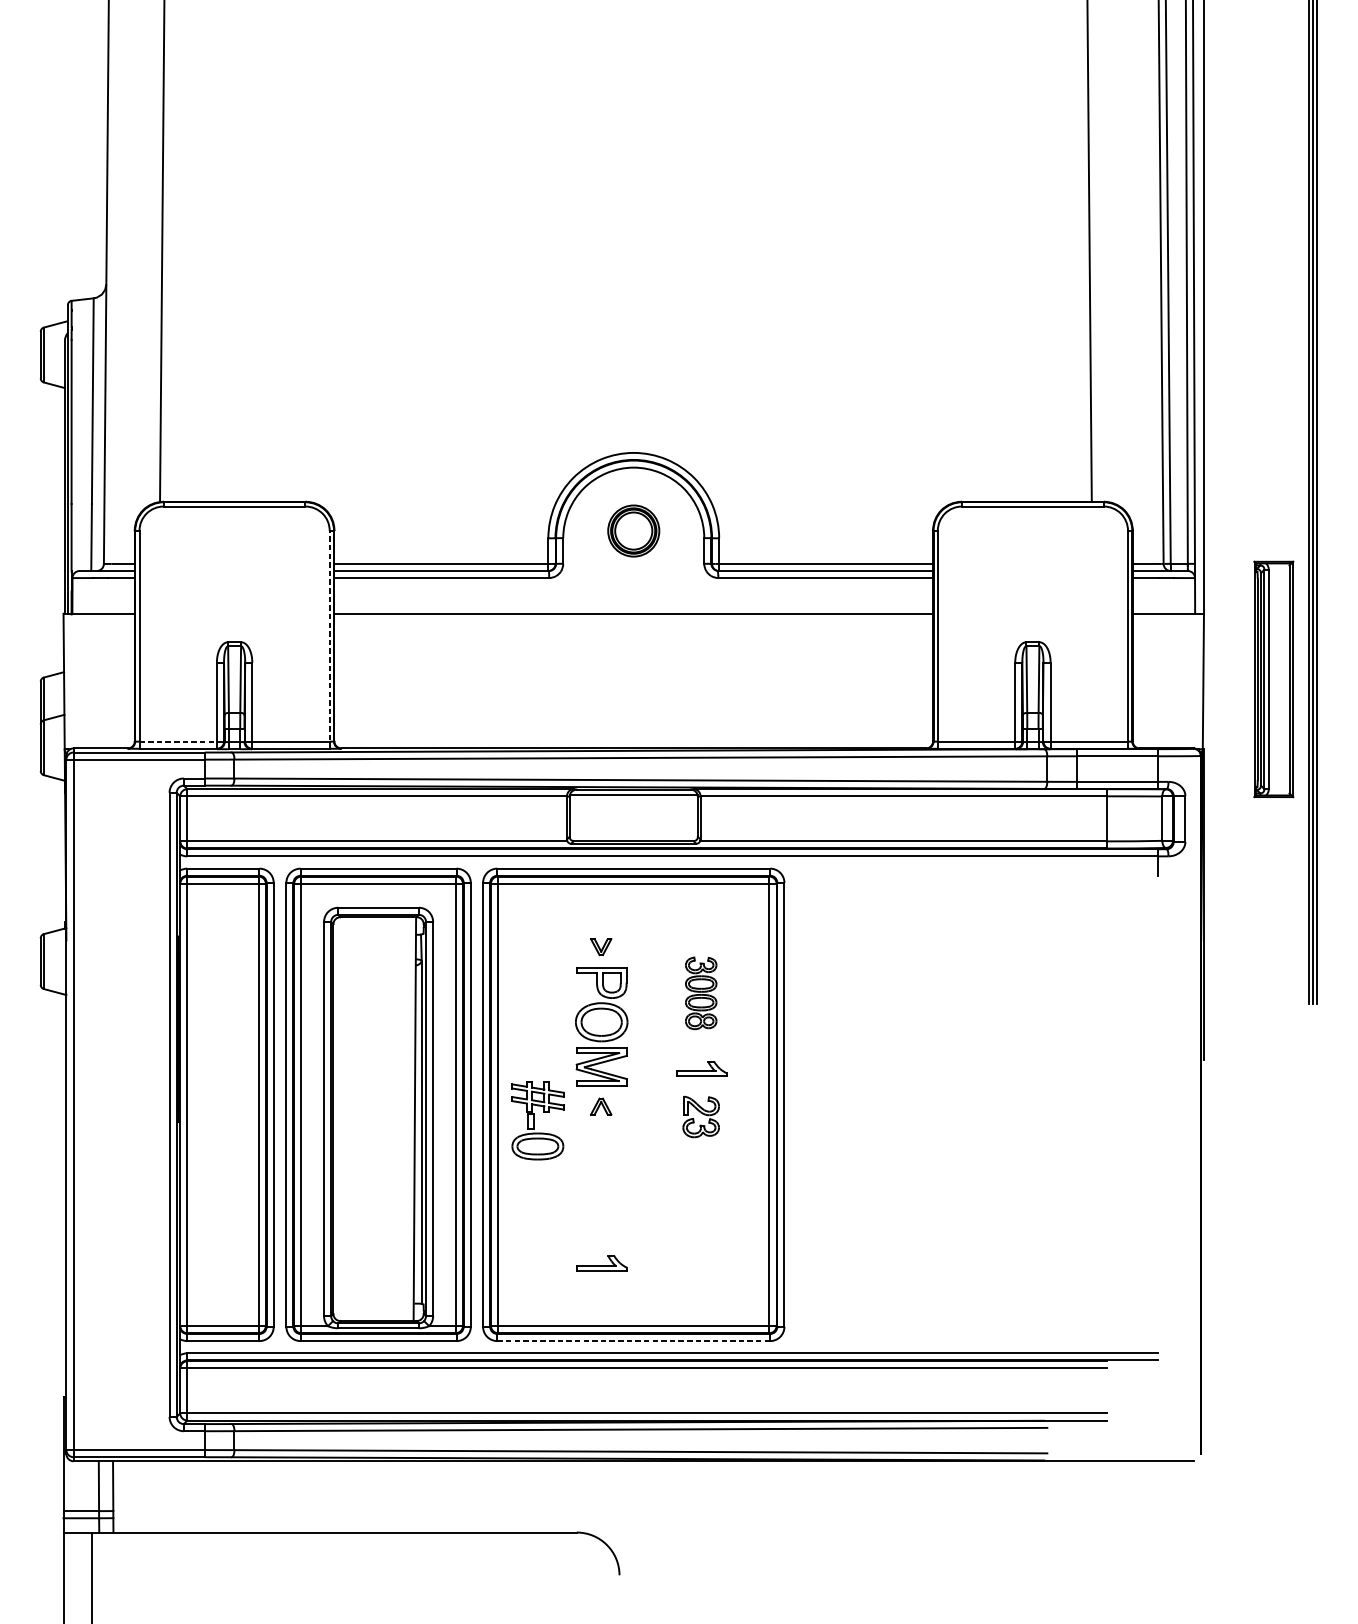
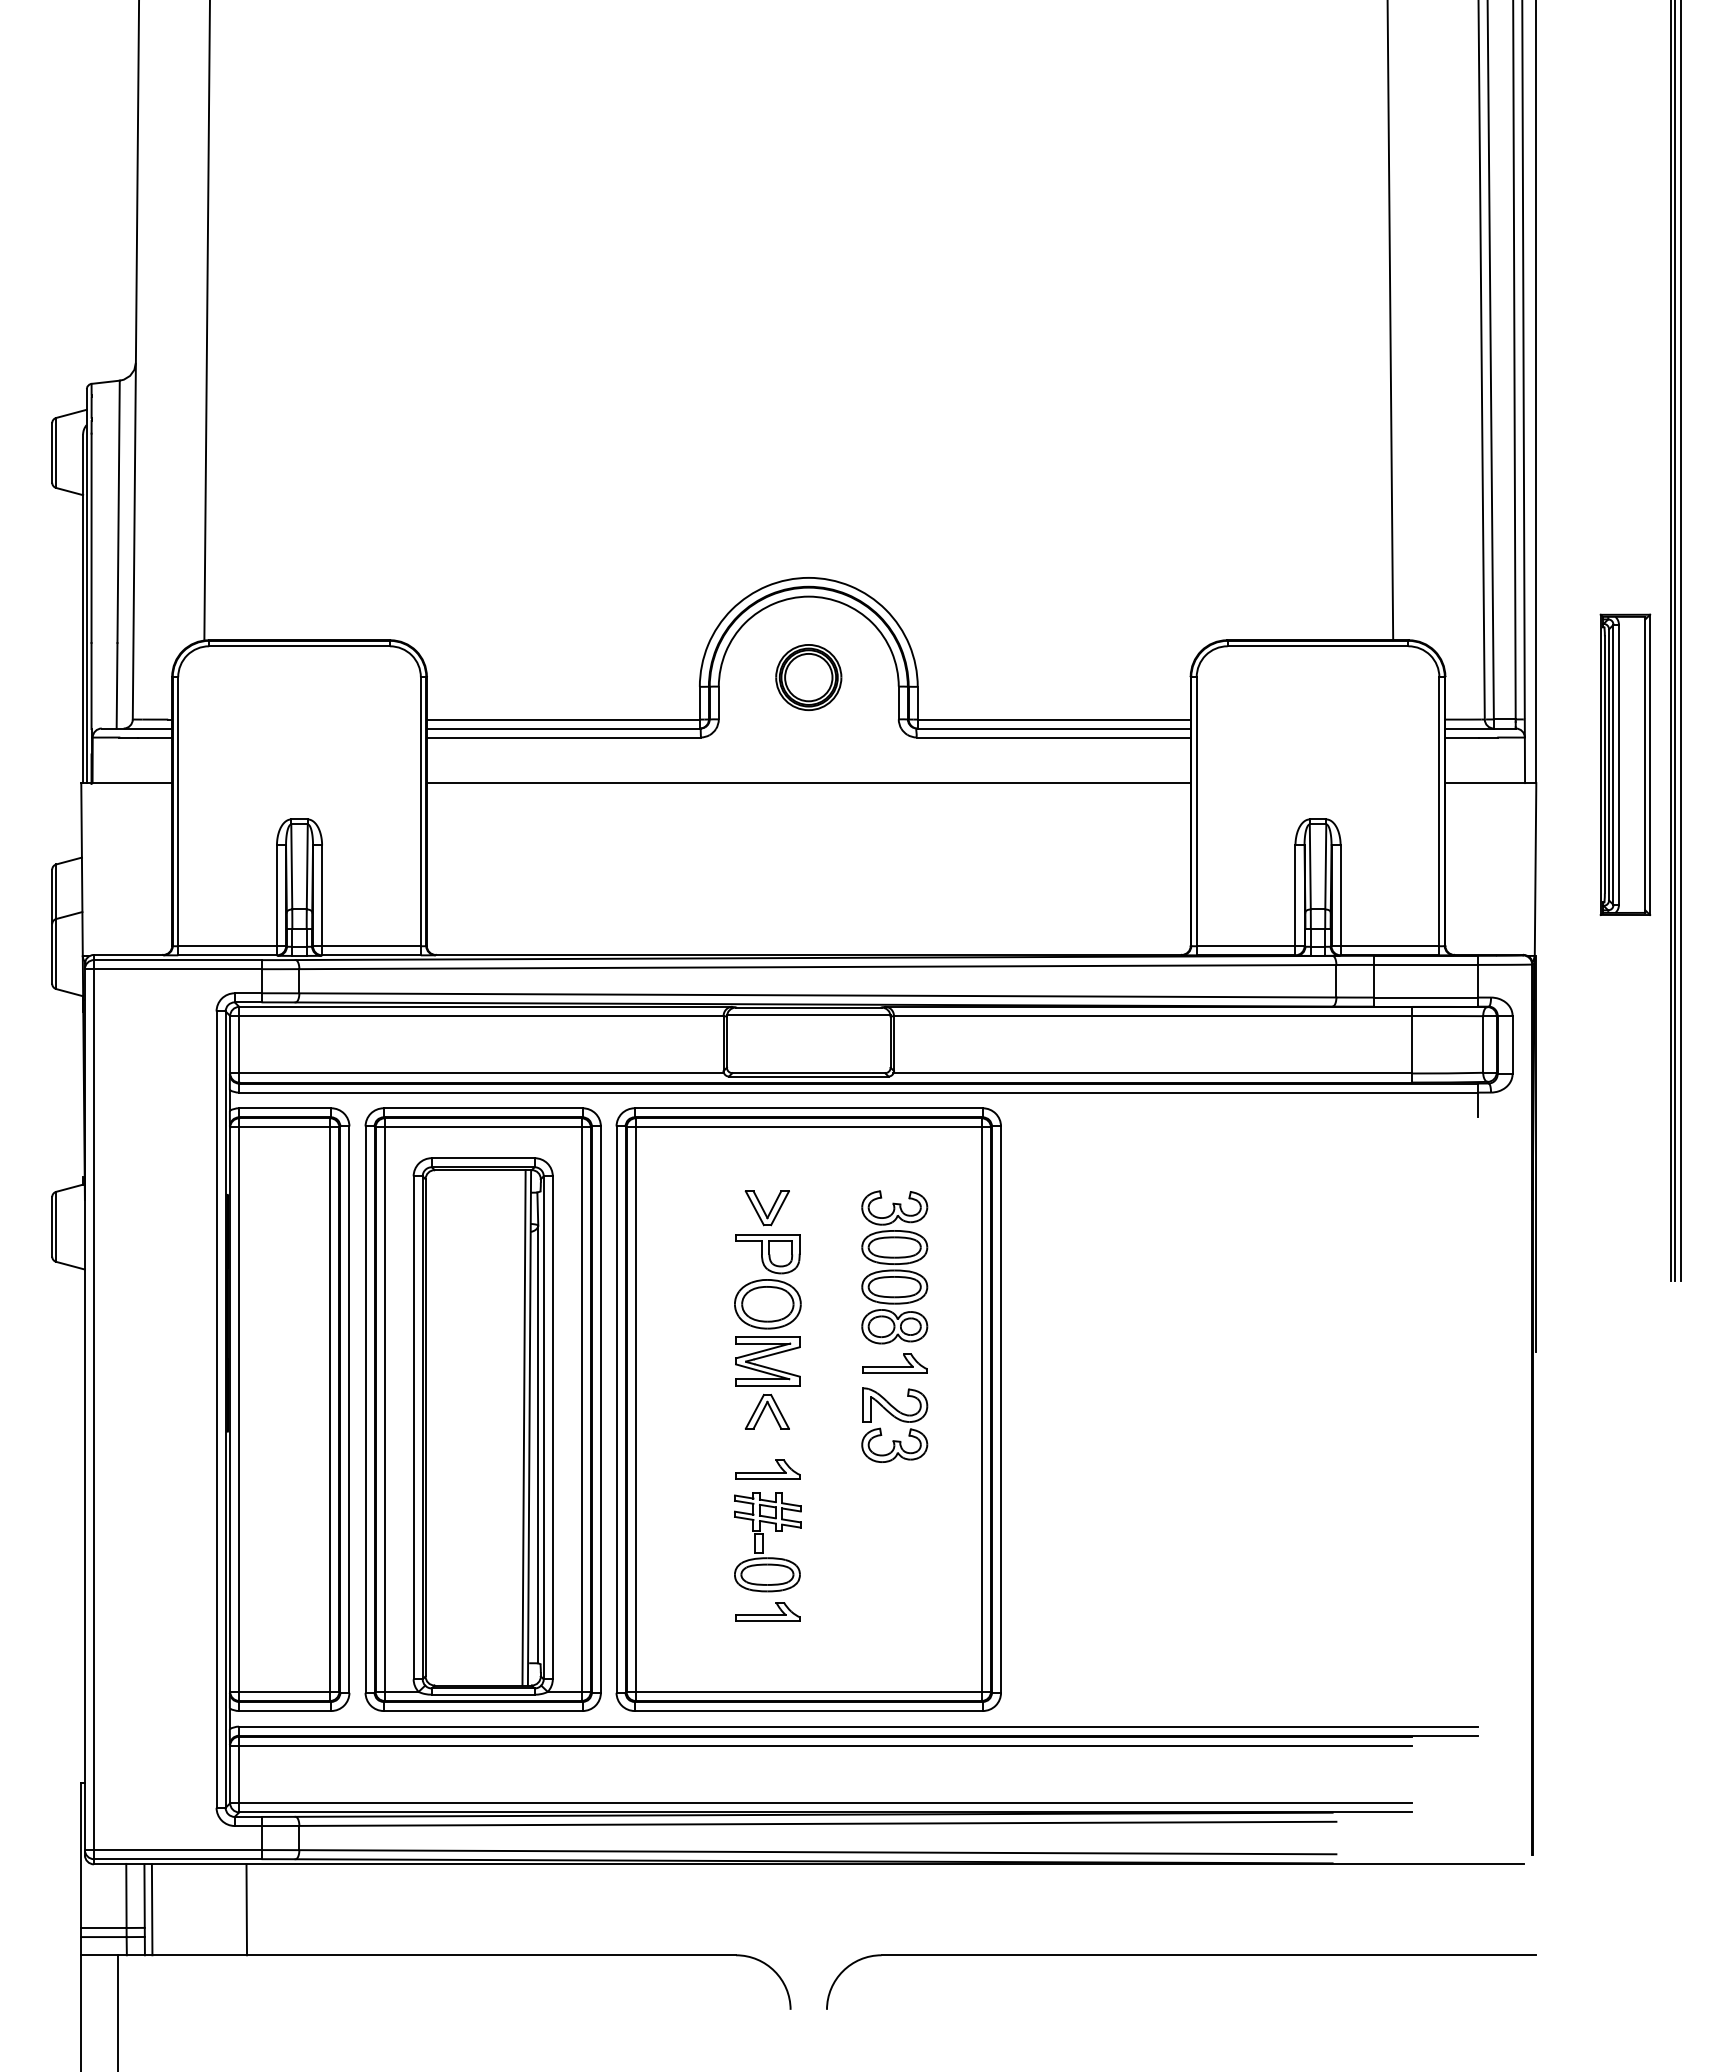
line: (329, 639) -> (420, 815), dashed -> solid
part: (1273, 679) -> (1625, 764), moved
line: (182, 741) -> (232, 946), dashed -> solid
part: (600, 947) -> (766, 1208), size x1.67
part: (700, 993) -> (894, 1267), size x1.67
part: (600, 1106) -> (766, 1411), size x1.67
part: (700, 1116) -> (894, 1424), size x1.43
line: (410, 1118) -> (523, 1427), added
part: (537, 1121) -> (767, 1542), moved
part: (601, 1151) -> (767, 1469), added
line: (634, 1341) -> (809, 1711), dashed -> solid
line: (118, 1496) -> (151, 1909), added
line: (193, 1496) -> (246, 1909), added
part: (925, 1532) -> (1181, 1955), added

